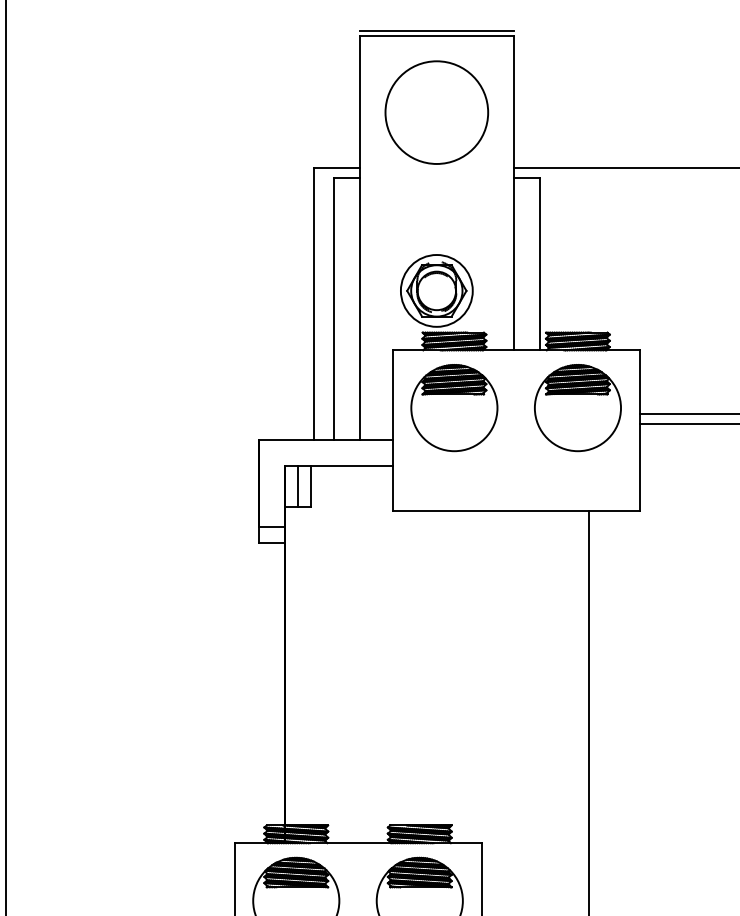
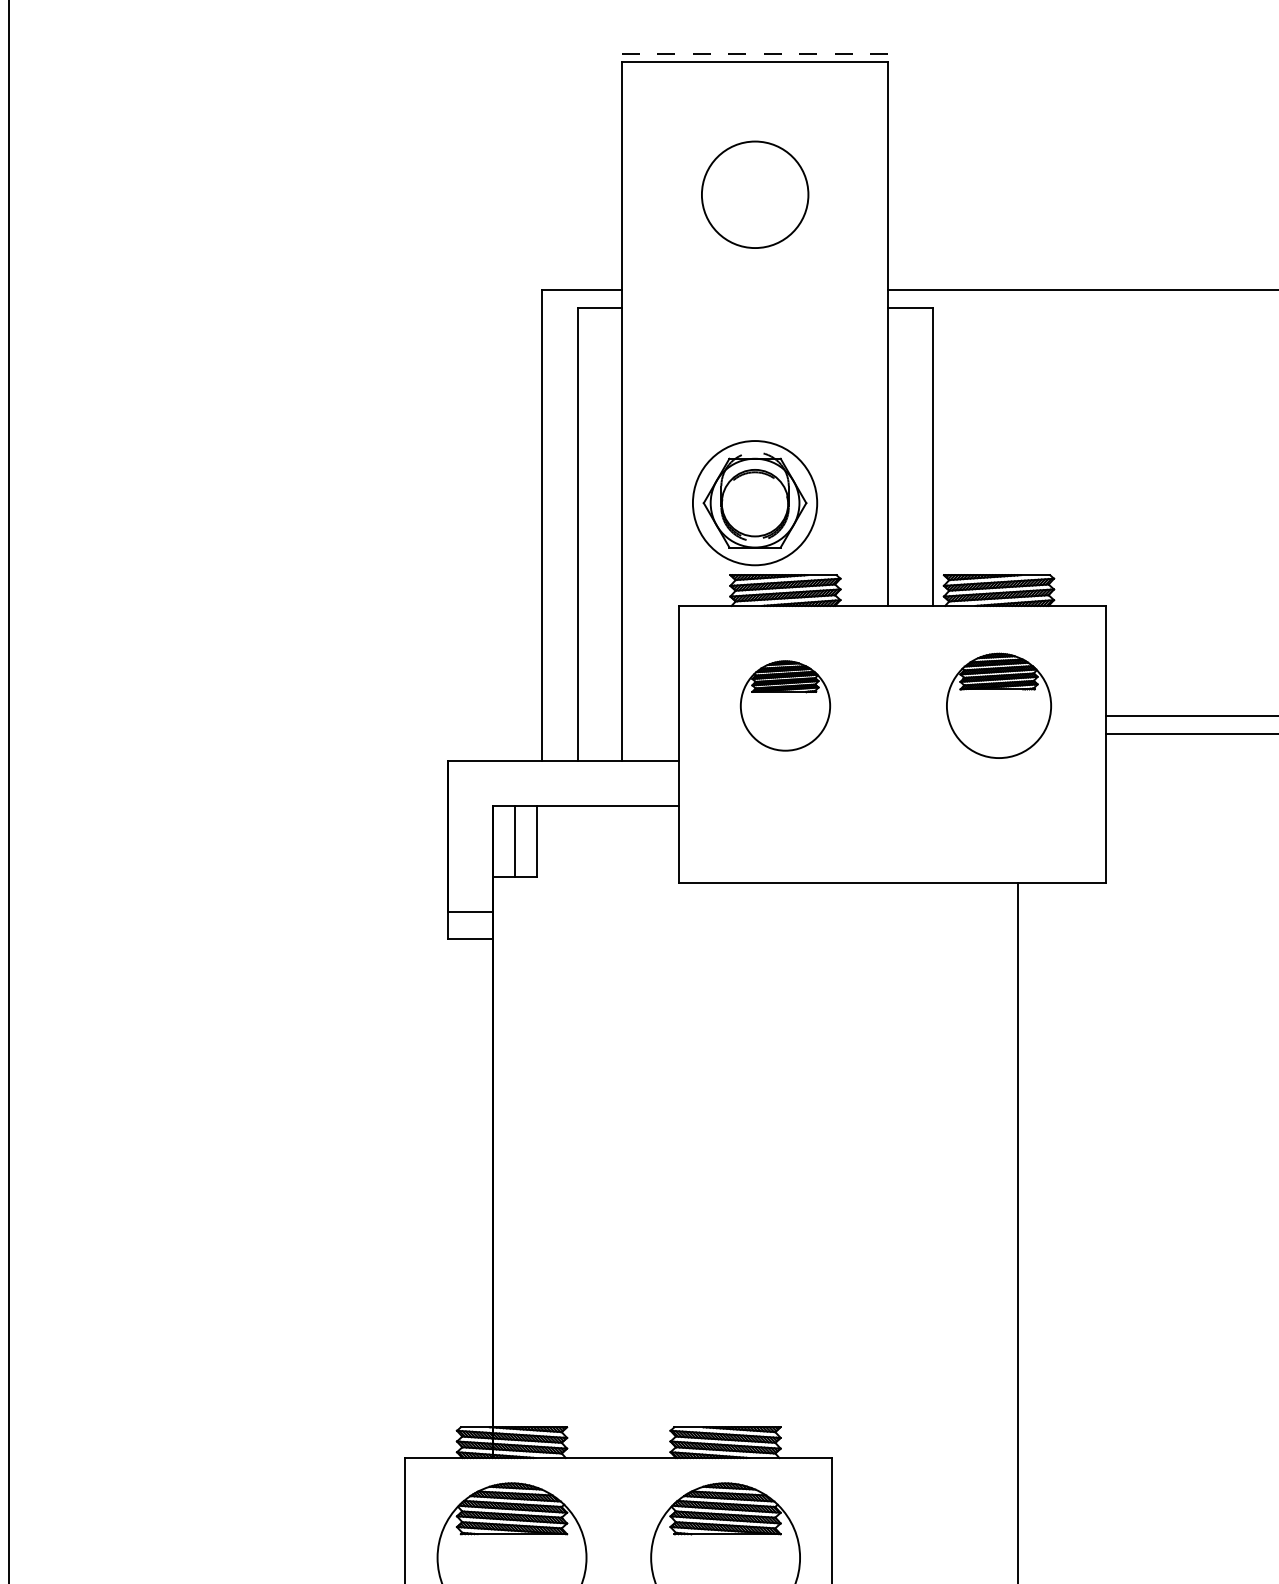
line: (437, 31) -> (756, 54), solid -> dashed
circle: (436, 112) -> (754, 194), size x0.6
part: (454, 408) -> (785, 706), size x0.6
part: (577, 408) -> (998, 706), size x0.7

